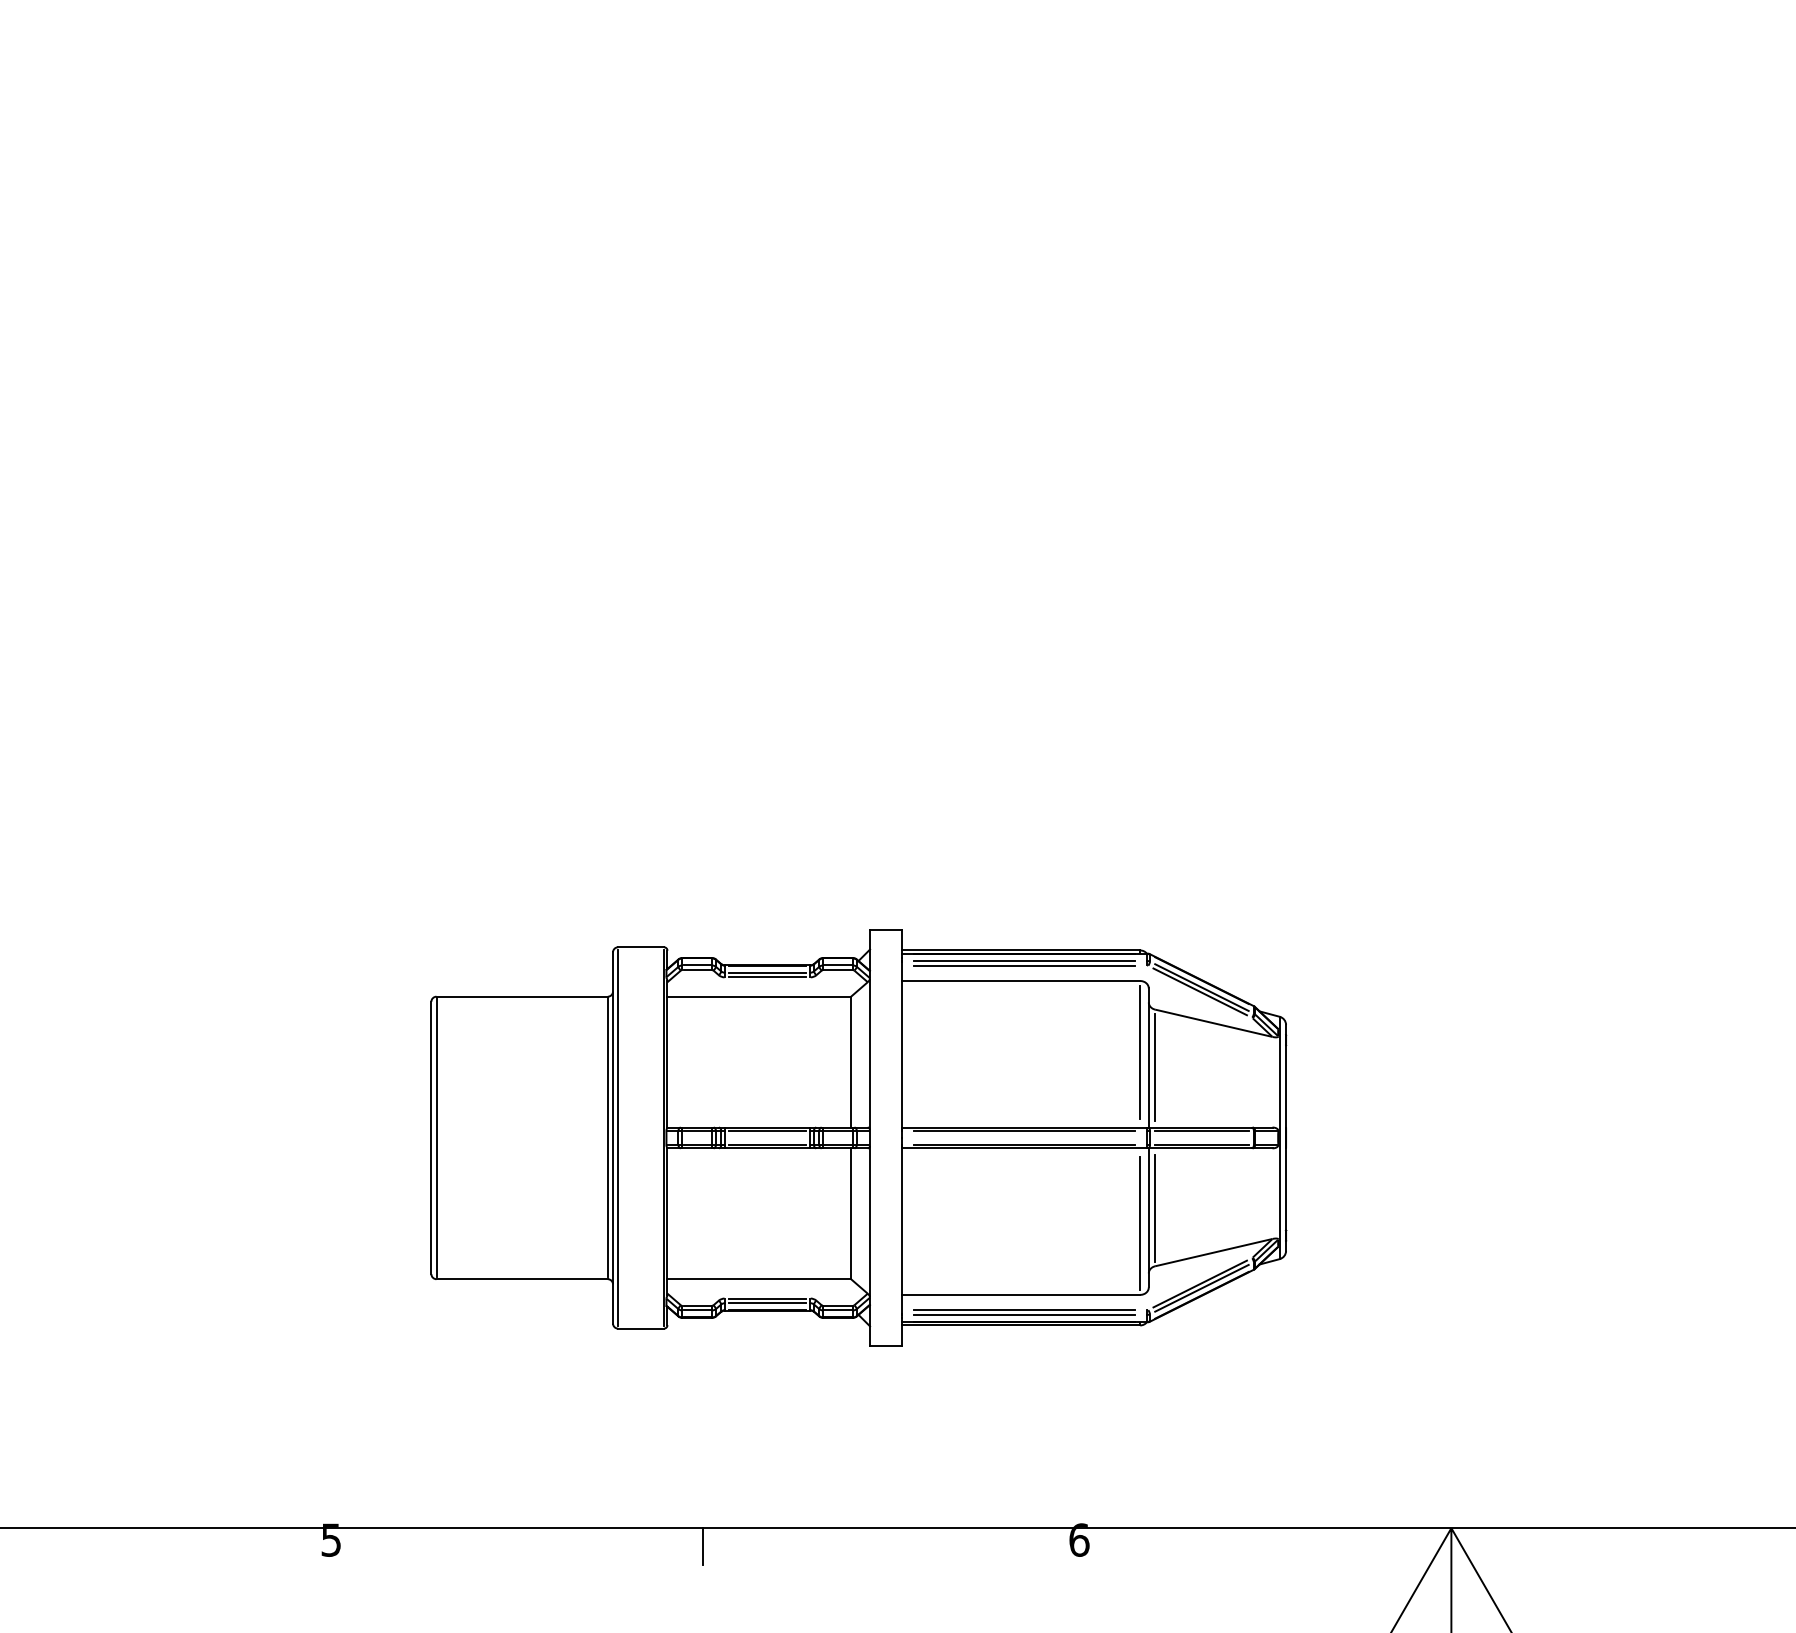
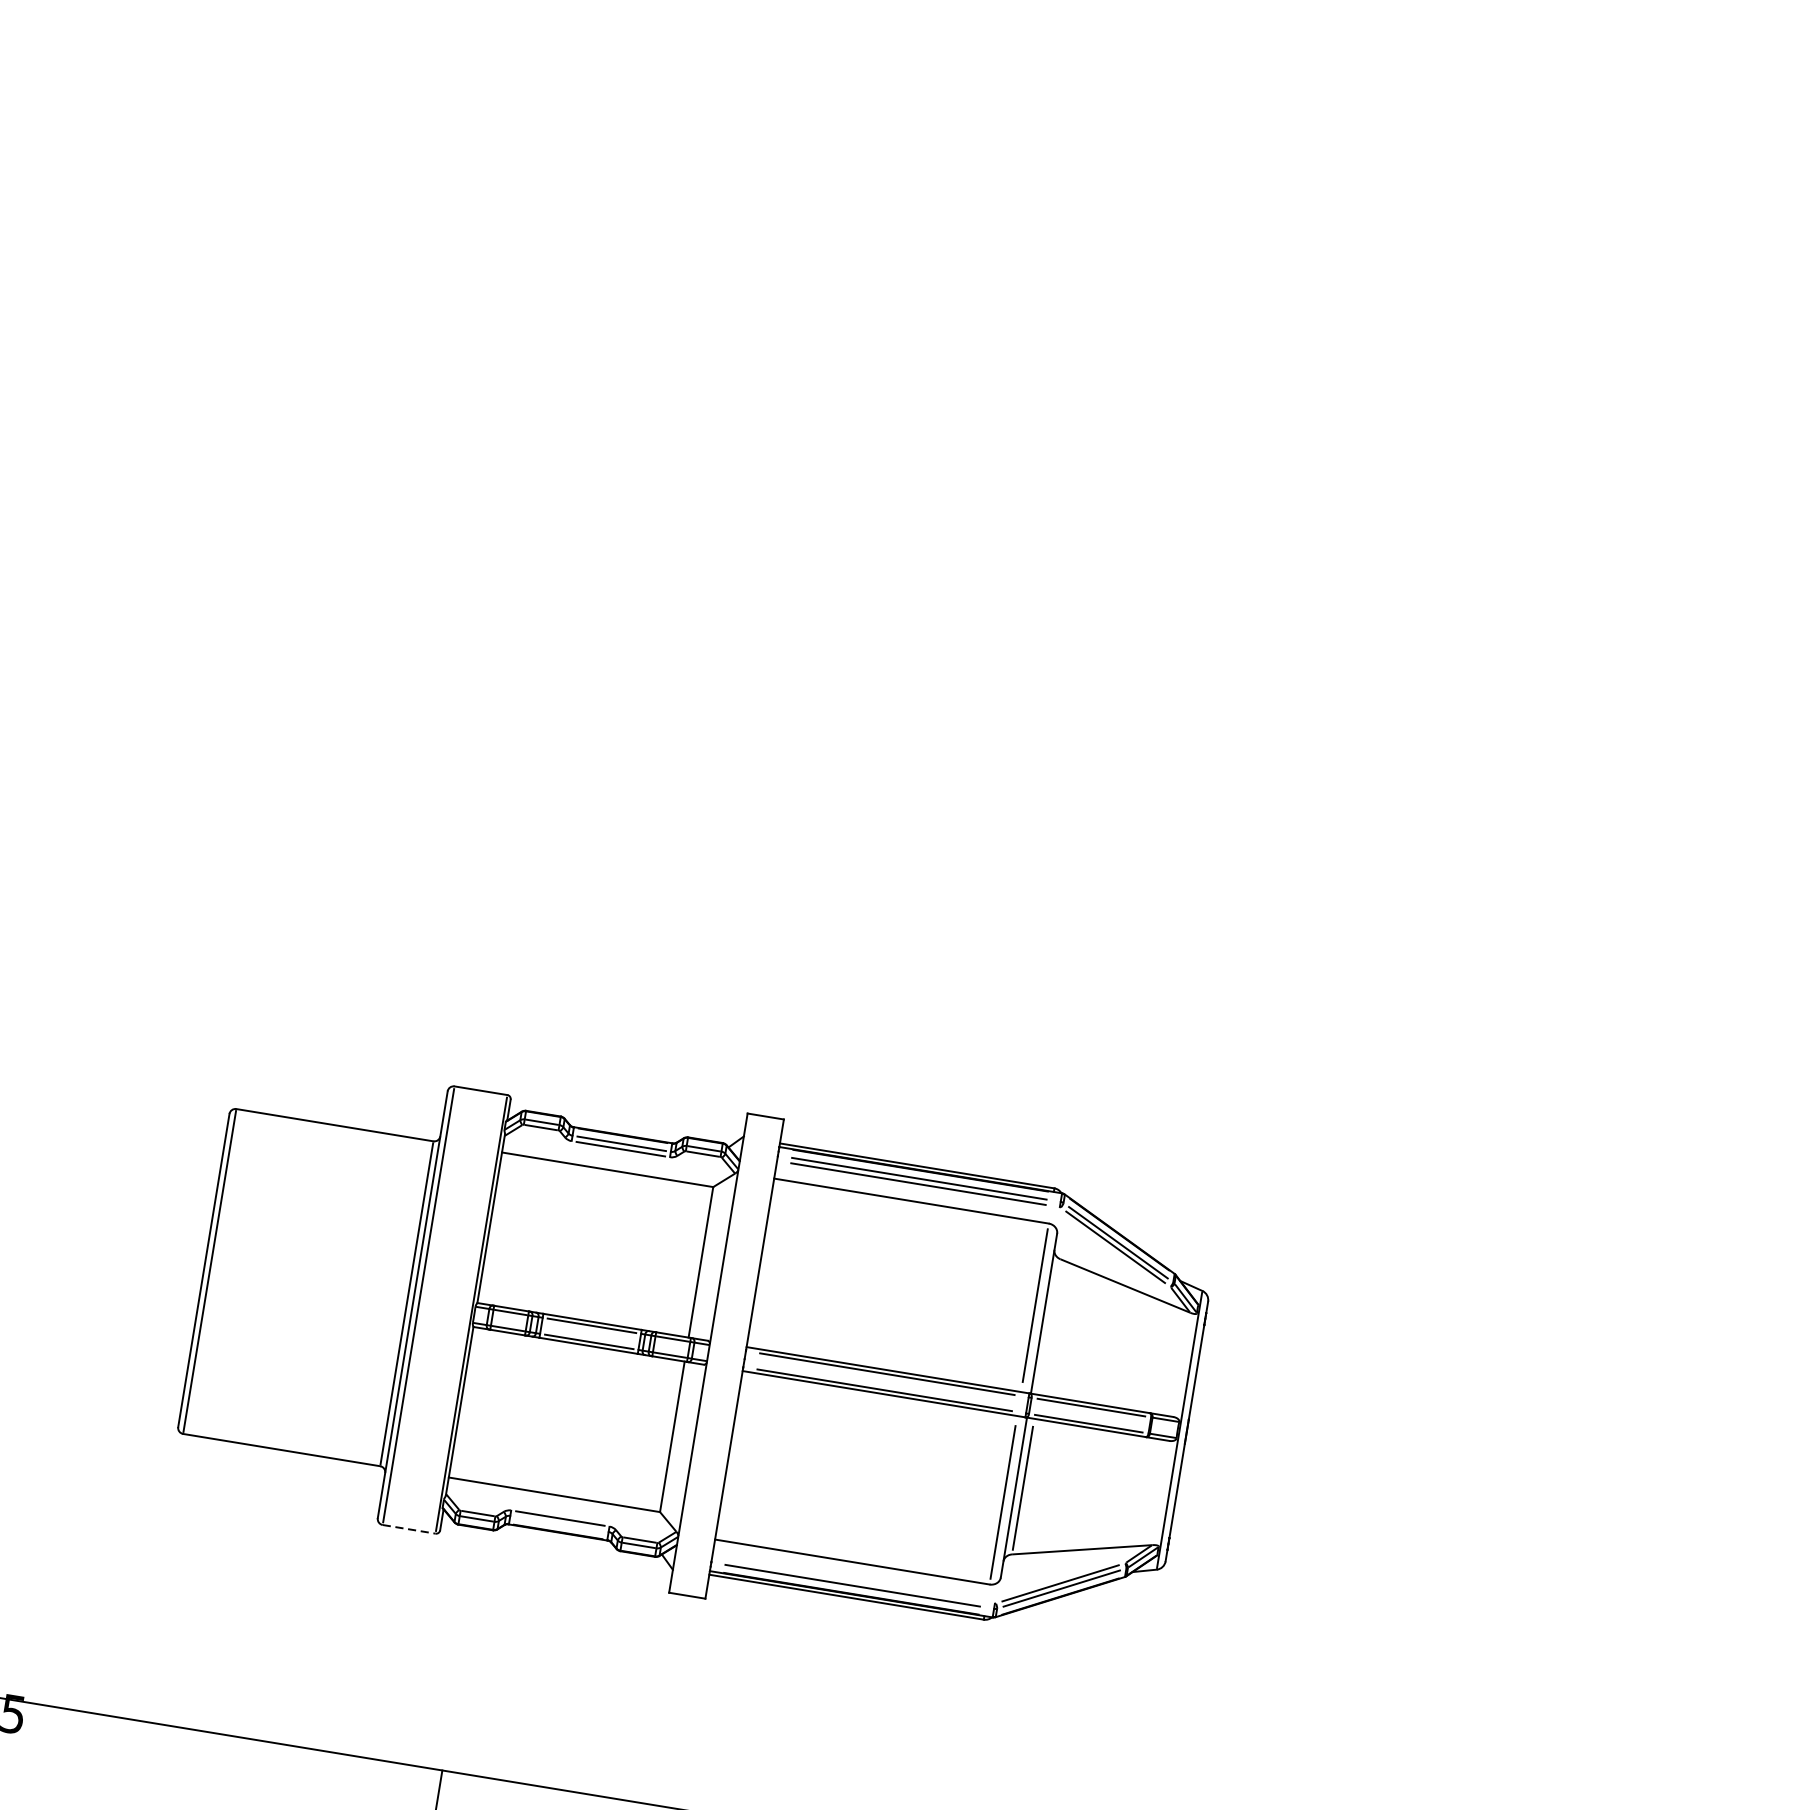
line: (1155, 1066) -> (1050, 1324), removed
line: (767, 1303) -> (559, 1524), removed
line: (1024, 1310) -> (853, 1580), removed
line: (641, 1328) -> (409, 1529), solid -> dashed

